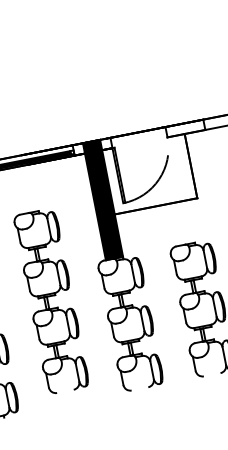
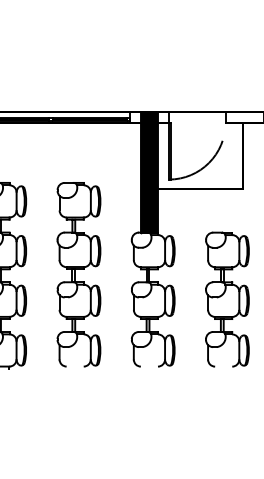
part: (51, 301) -> (78, 274), moved

